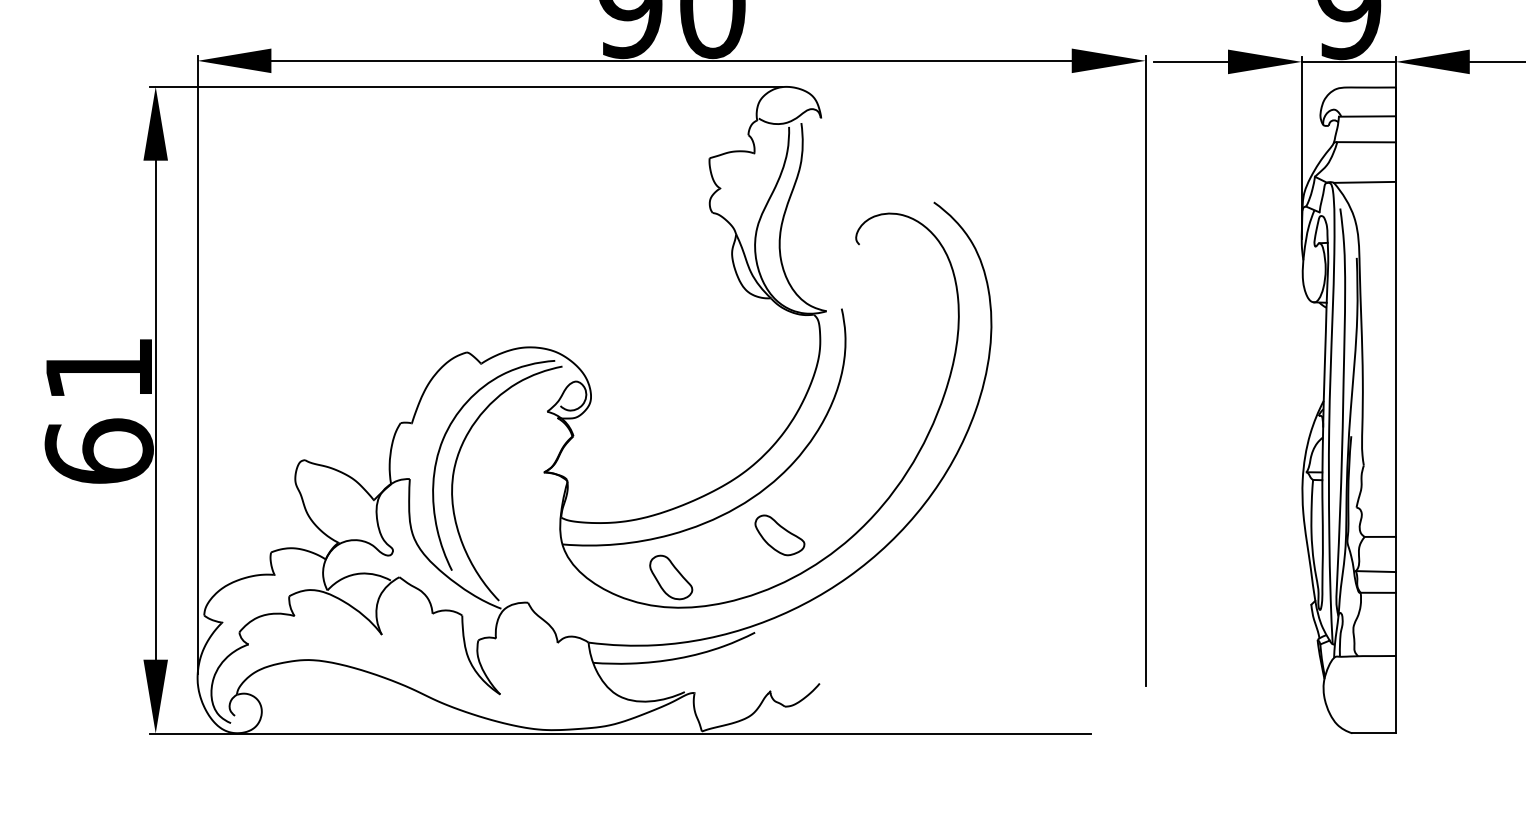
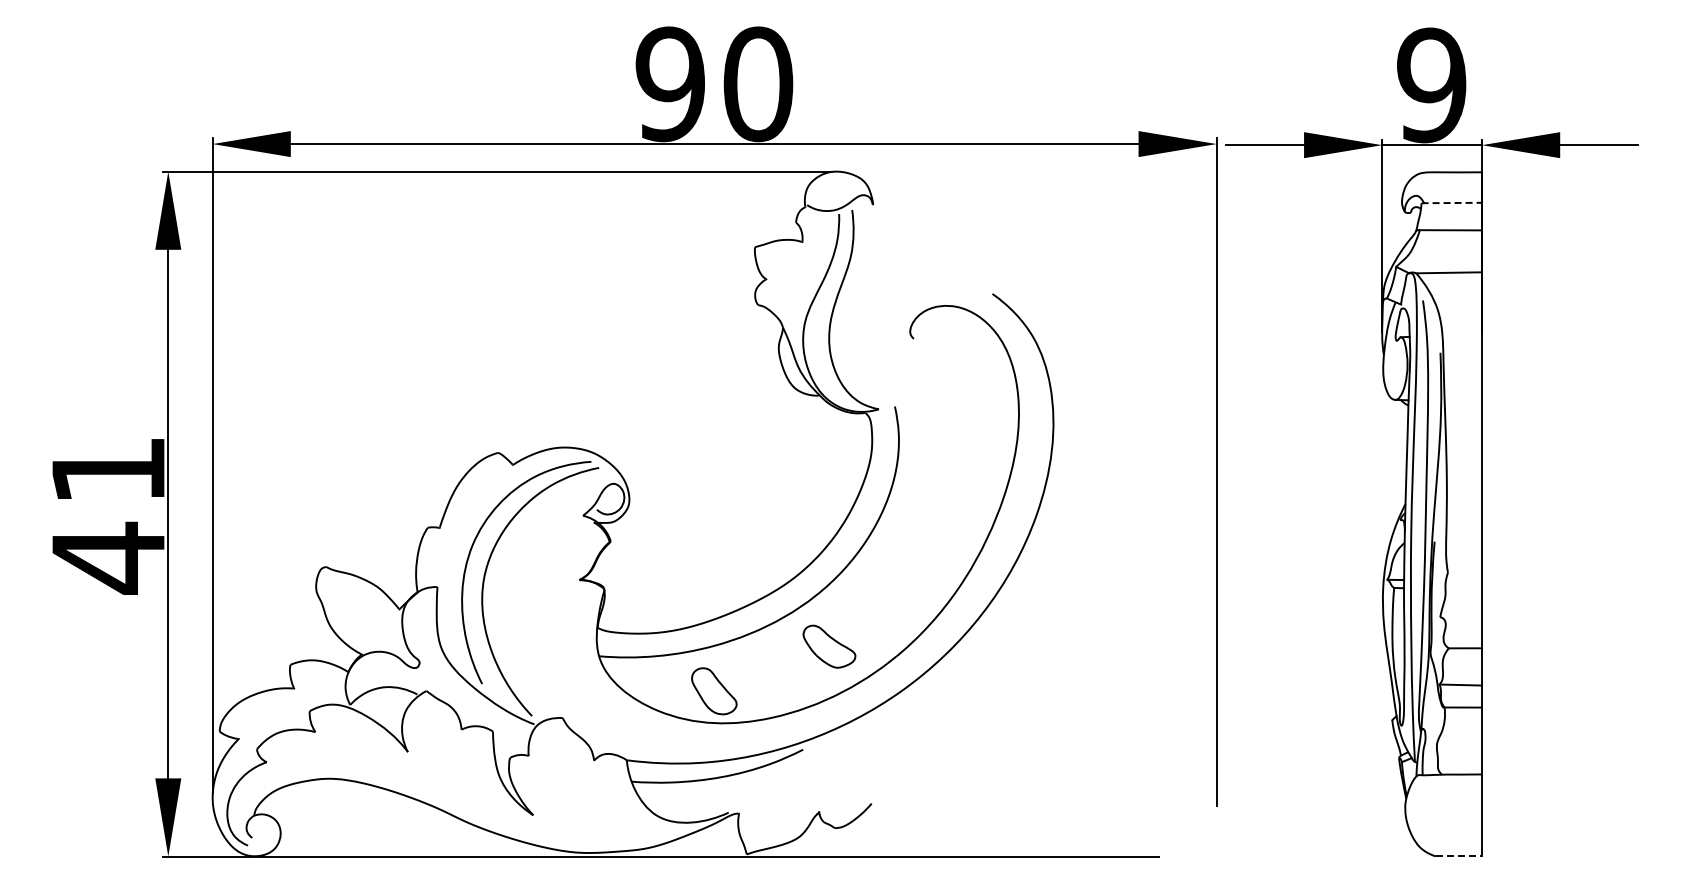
line: (1368, 116) -> (1452, 203), solid -> dashed
text: (99, 451) -> (108, 557), 61 -> 41
line: (1374, 733) -> (1459, 856), solid -> dashed

